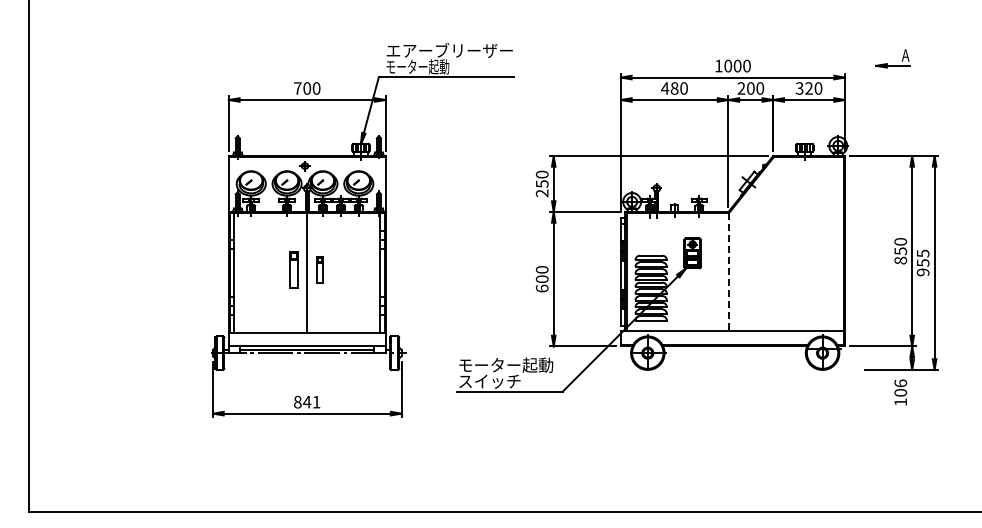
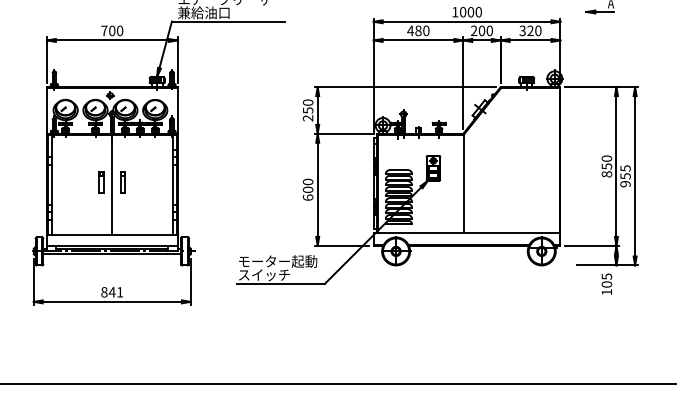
text: (417, 66) -> (204, 12), モーター起動 -> 兼給油口
part: (294, 269) -> (101, 181), size x0.71
line: (729, 271) -> (464, 183), dashed -> solid
line: (307, 356) -> (112, 254), added
text: (900, 383) -> (606, 276), 106 -> 105

